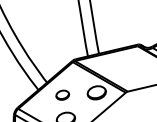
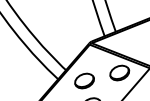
part: (62, 94) -> (84, 80), size x1.43

